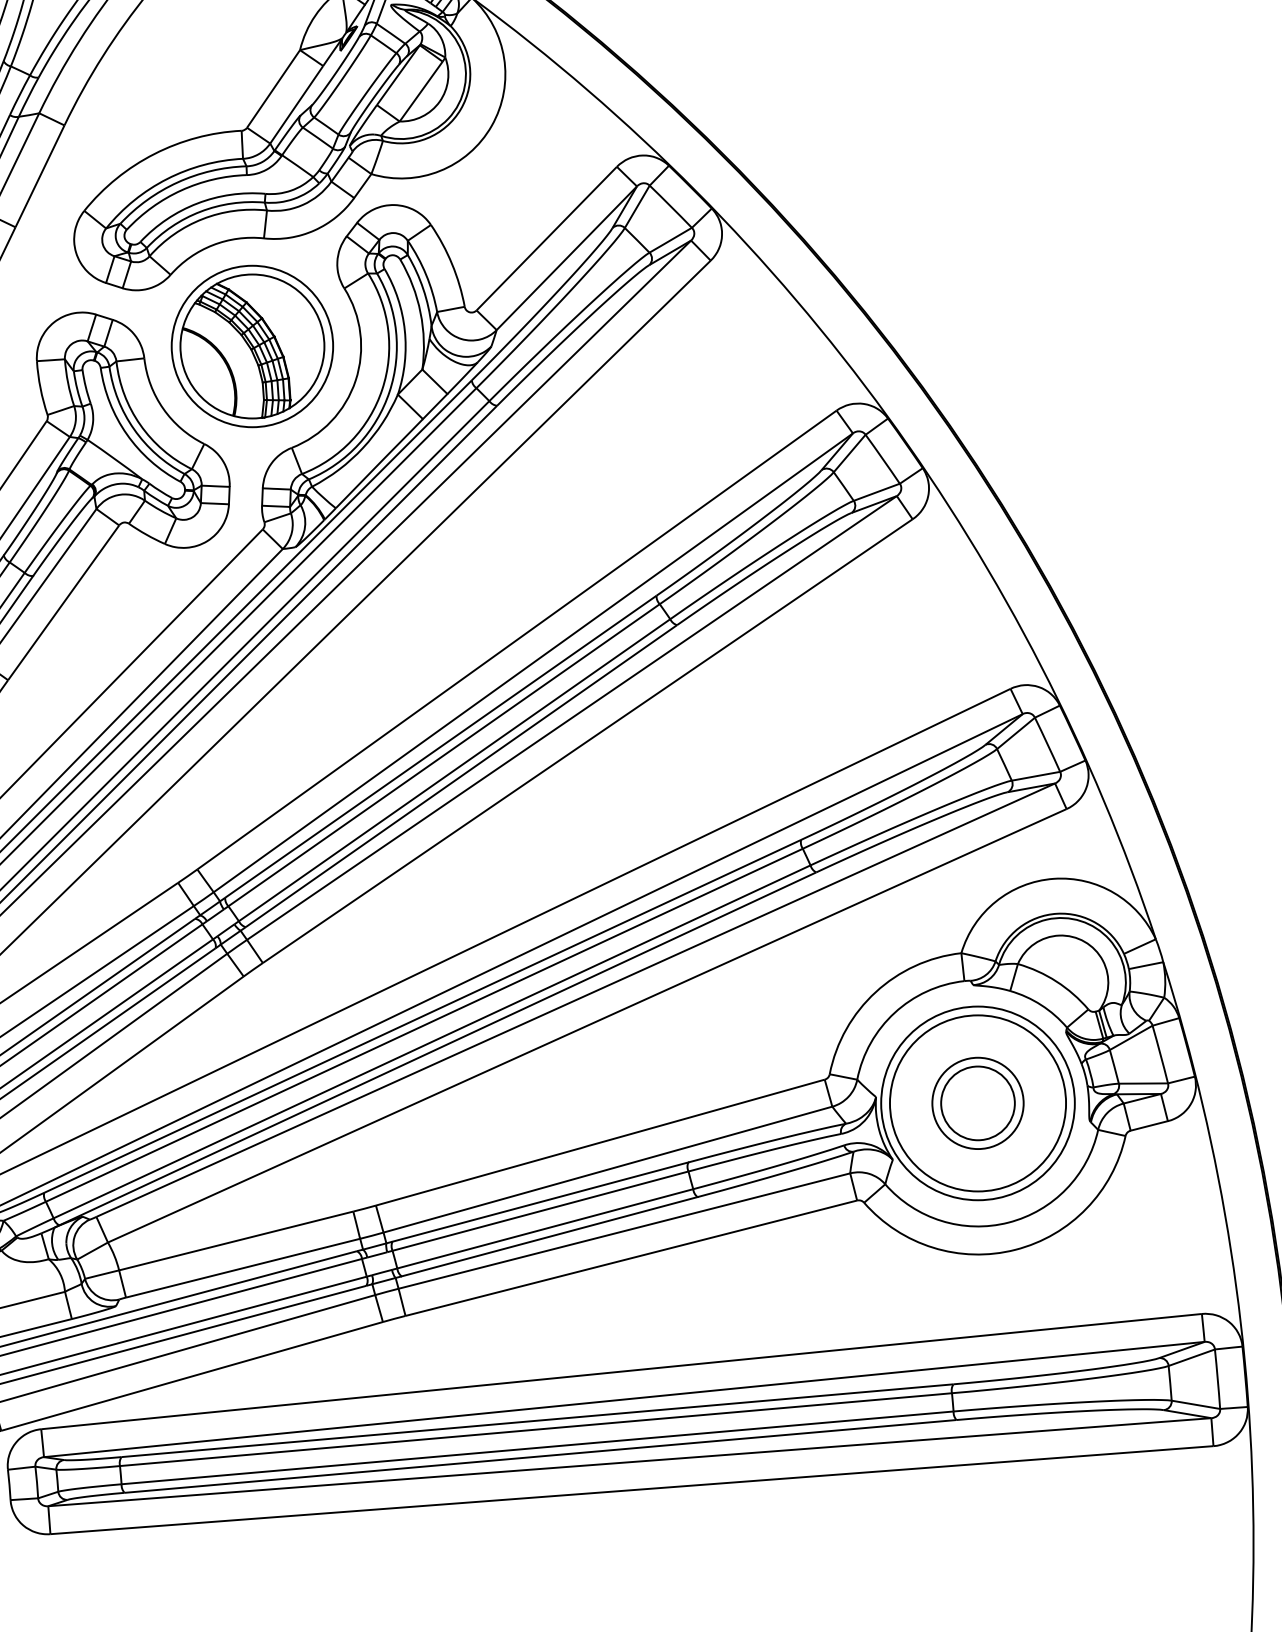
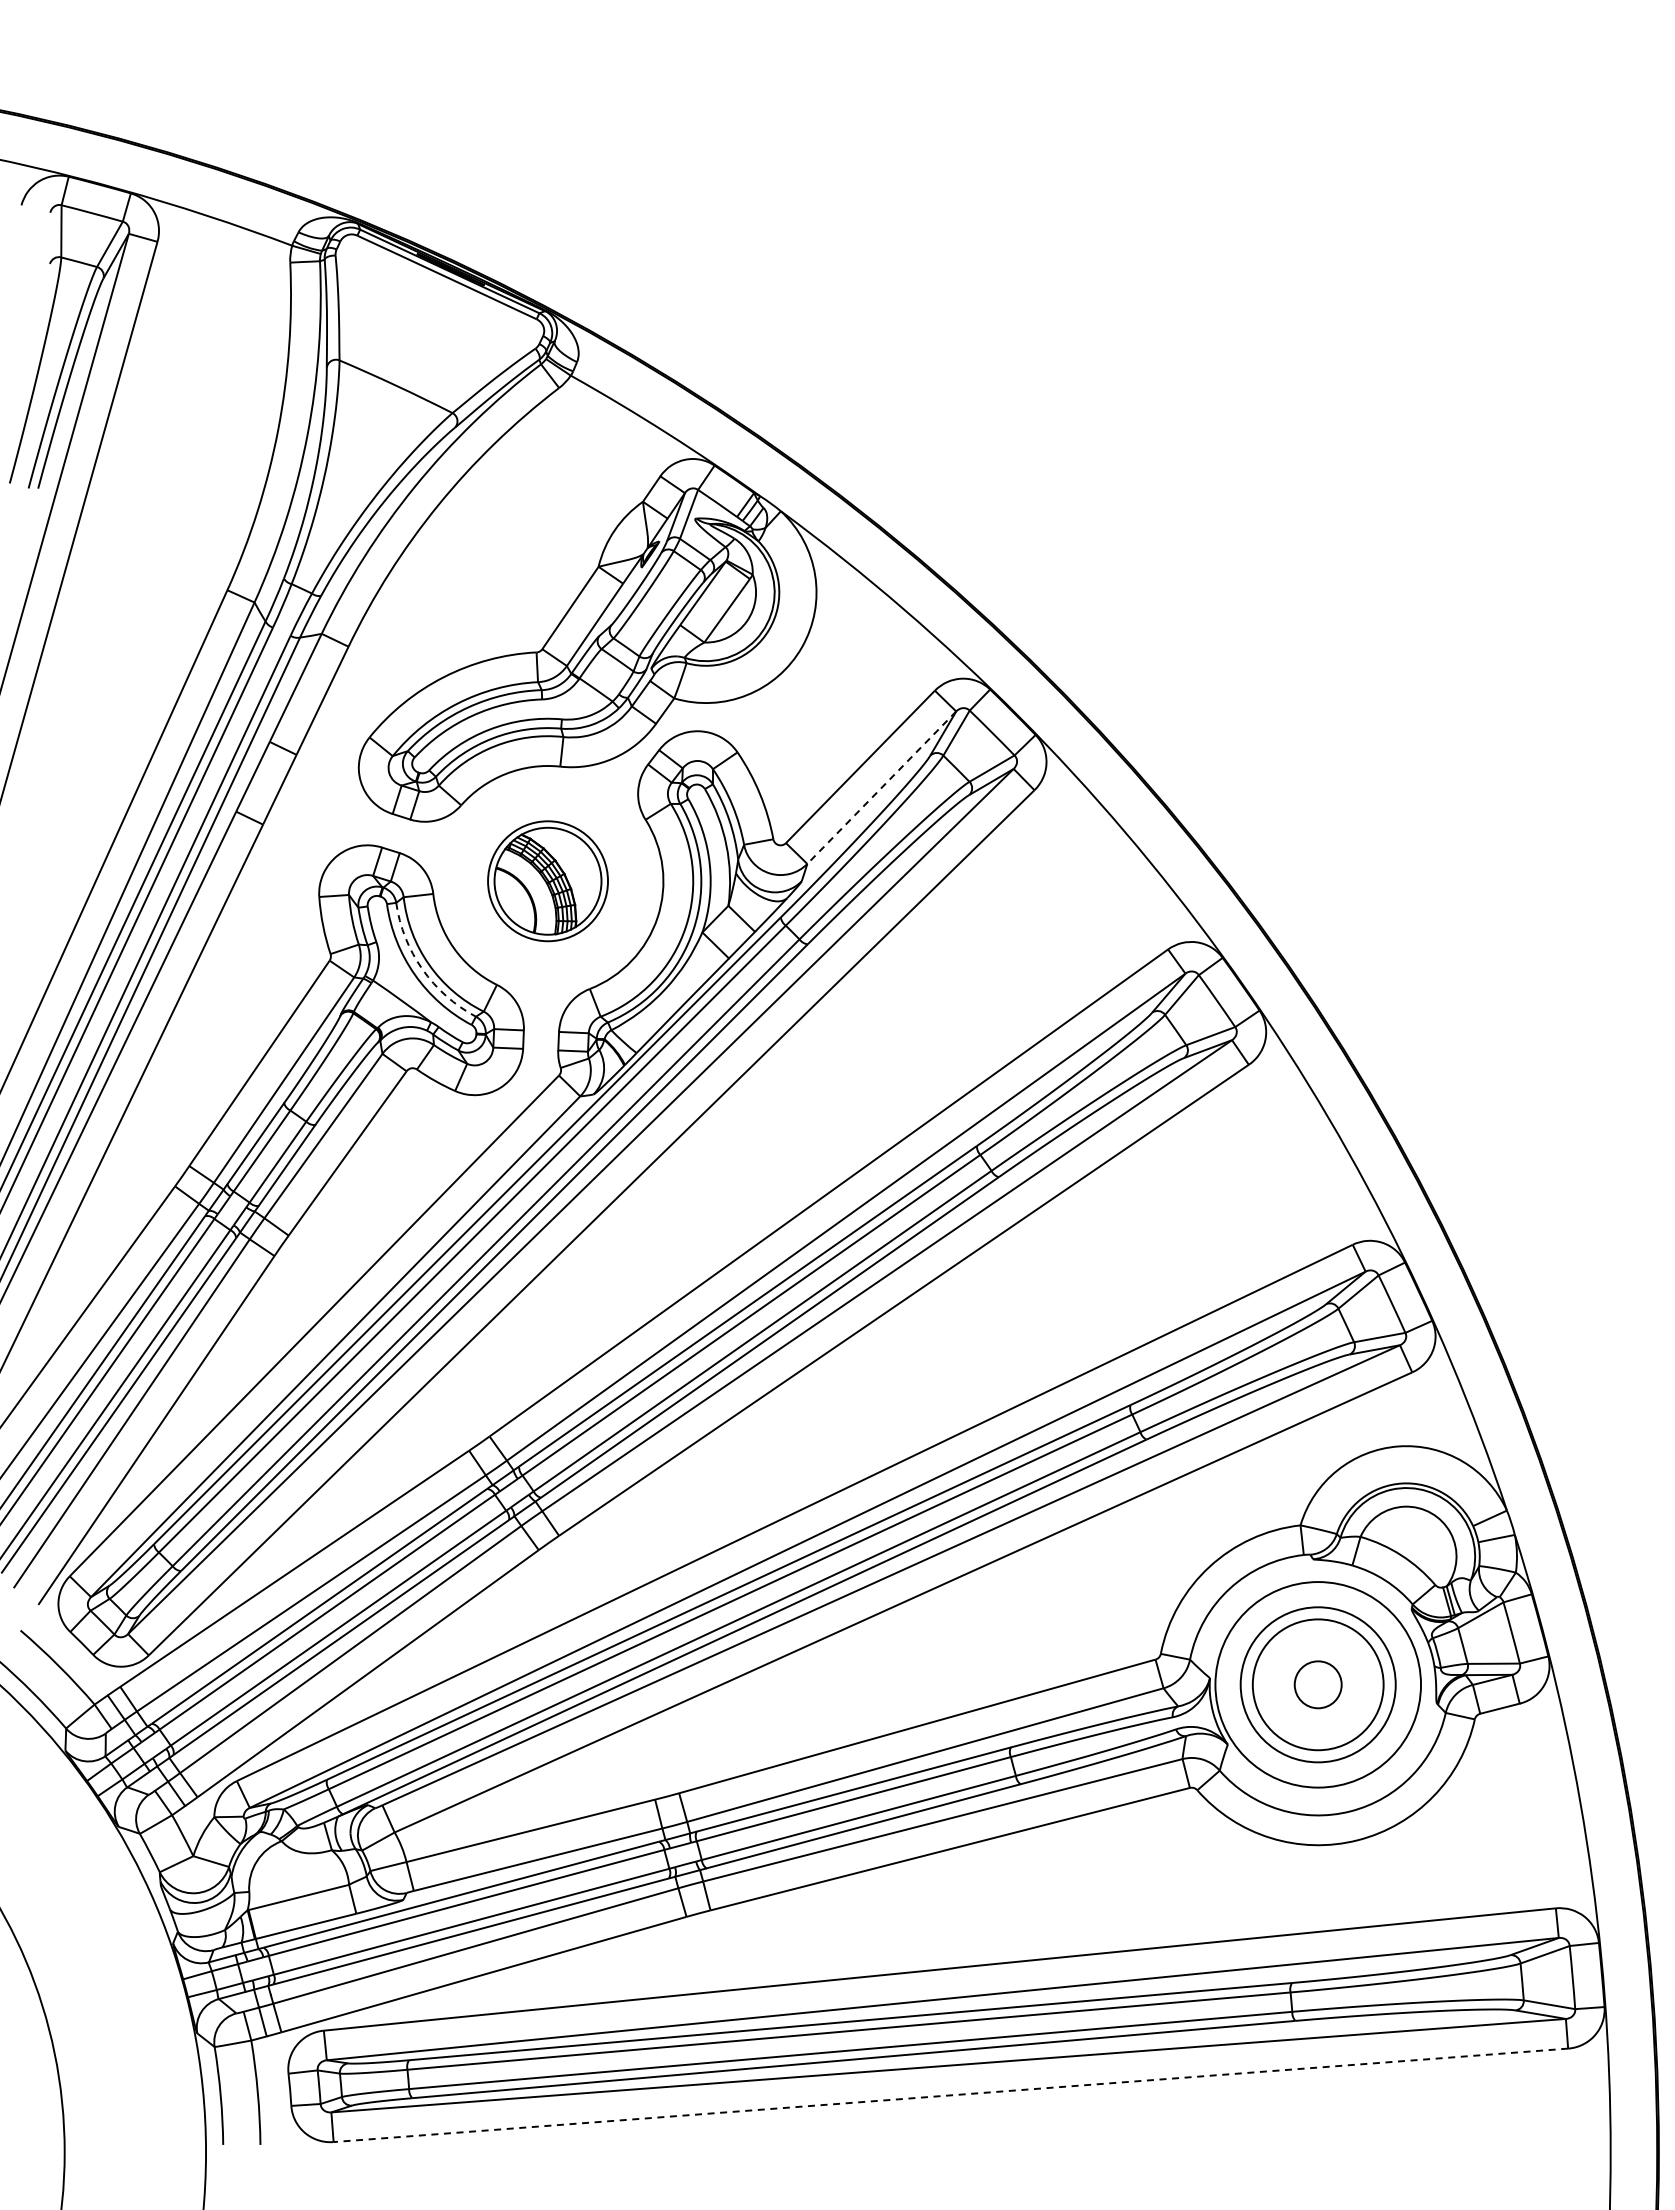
line: (566, 258) -> (881, 787), solid -> dashed
part: (251, 345) -> (547, 880), size x0.7
arc: (134, 429) -> (422, 969), solid -> dashed
circle: (977, 1103) -> (1317, 1684), size x0.7
circle: (977, 1103) -> (1317, 1684), size x1.6
circle: (978, 1103) -> (1318, 1684), size x0.6
line: (632, 1490) -> (951, 2095), solid -> dashed

